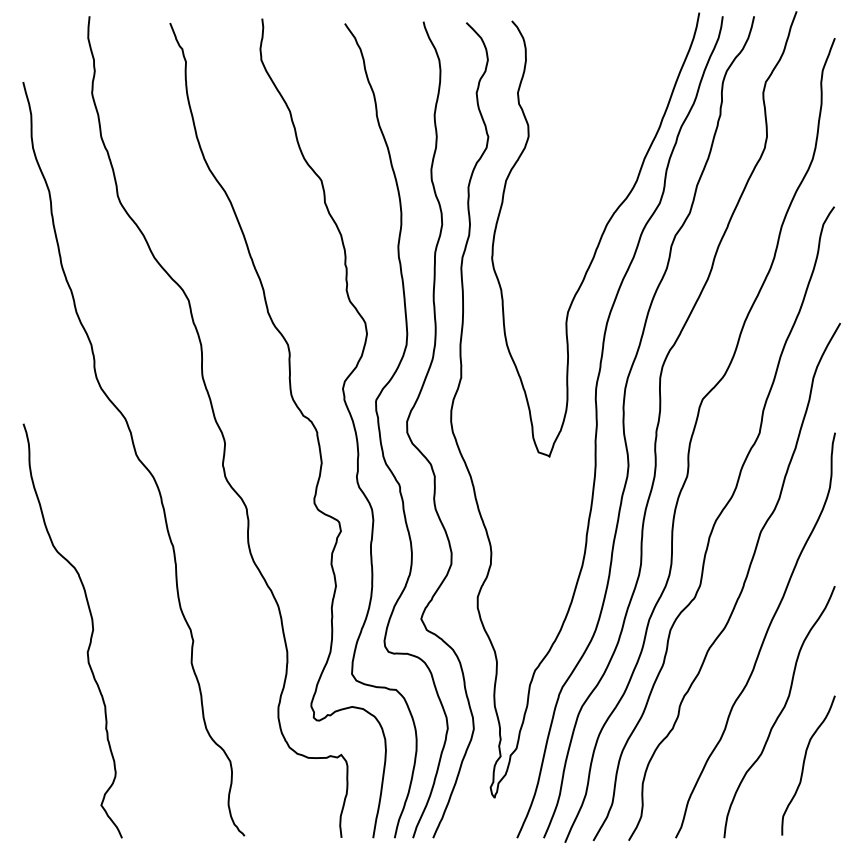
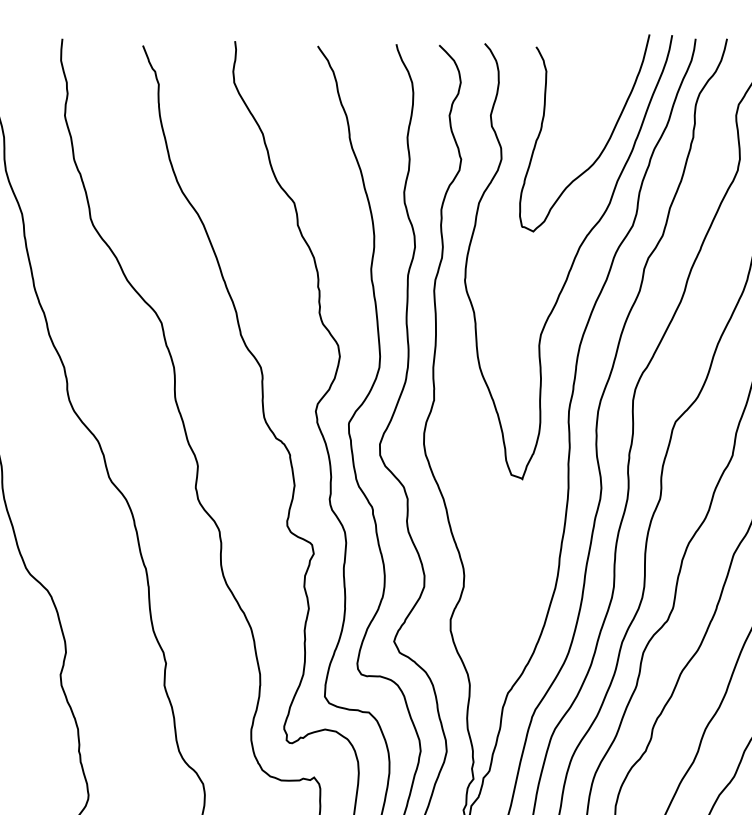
curve: (631, 123) -> (604, 146), added

